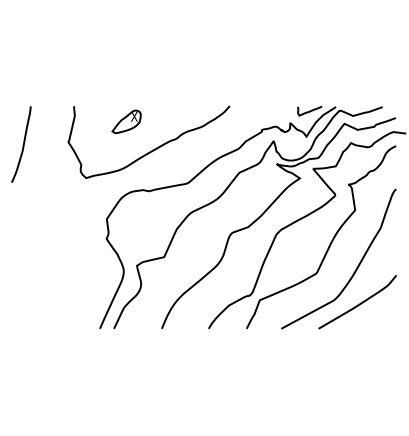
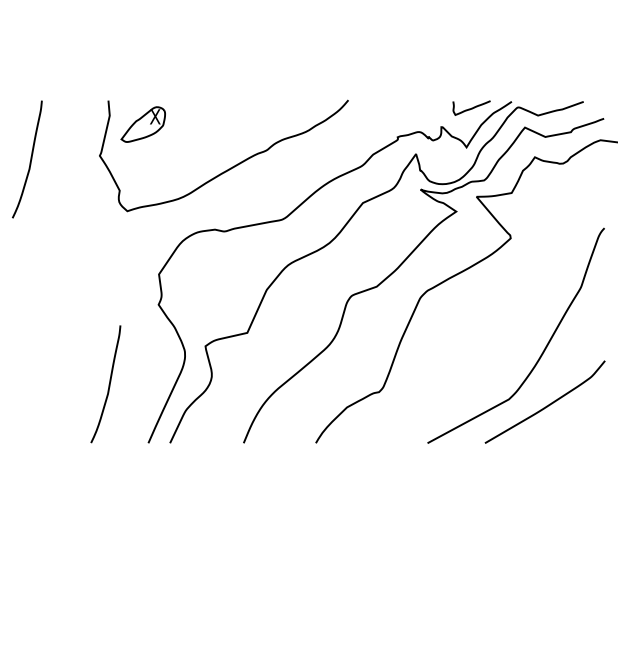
part: (126, 121) -> (143, 124), moved
curve: (331, 240) -> (504, 307), removed
curve: (73, 291) -> (107, 385), added

